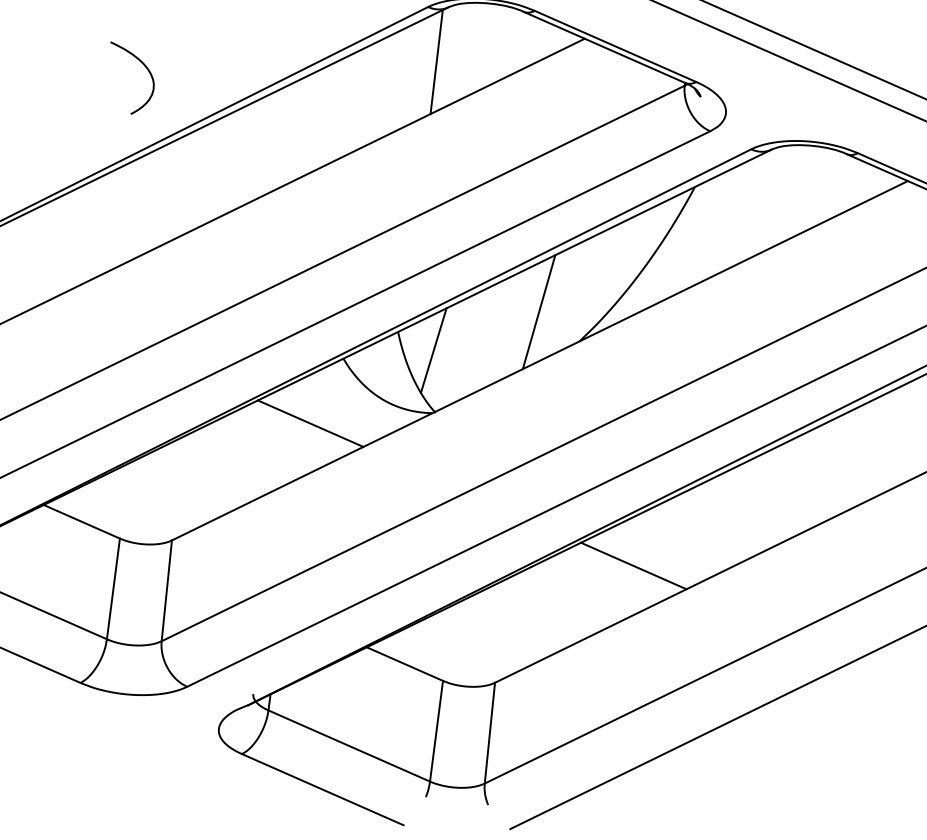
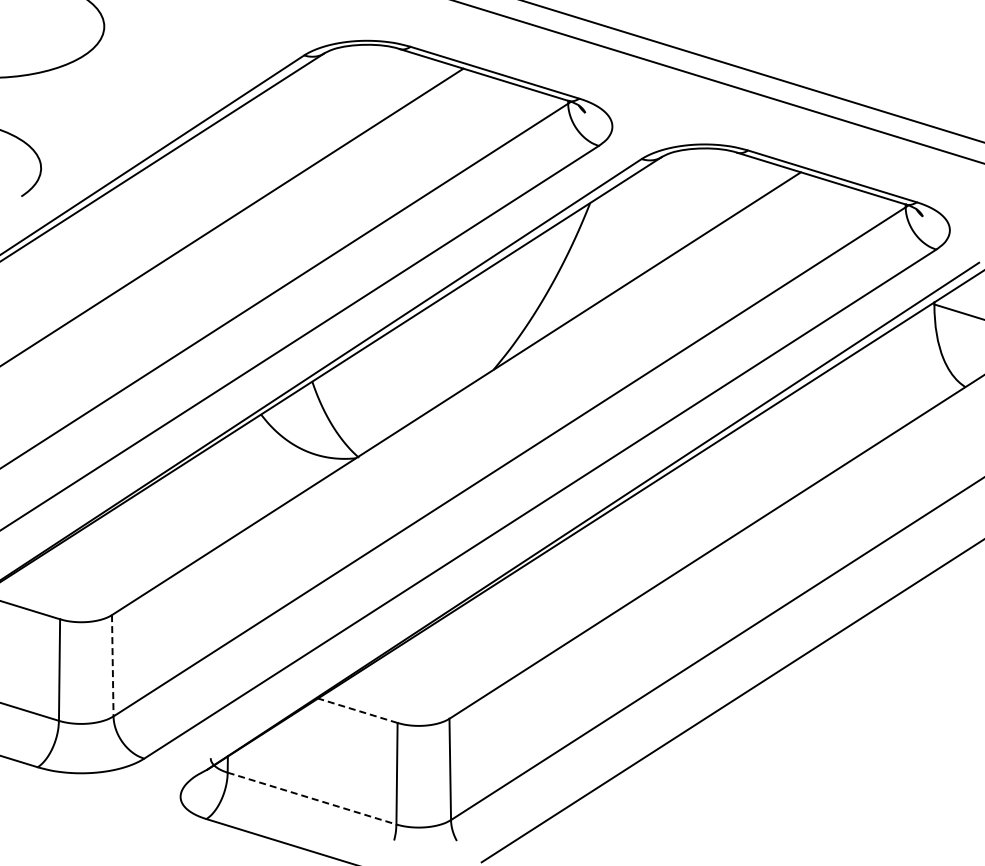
line: (437, 61) -> (319, 108), removed
line: (538, 312) -> (449, 345), removed
line: (433, 350) -> (349, 395), removed
line: (311, 423) -> (236, 482), removed
line: (633, 565) -> (573, 586), removed
line: (166, 590) -> (112, 665), solid -> dashed
line: (404, 663) -> (357, 710), solid -> dashed
line: (349, 745) -> (312, 798), solid -> dashed

